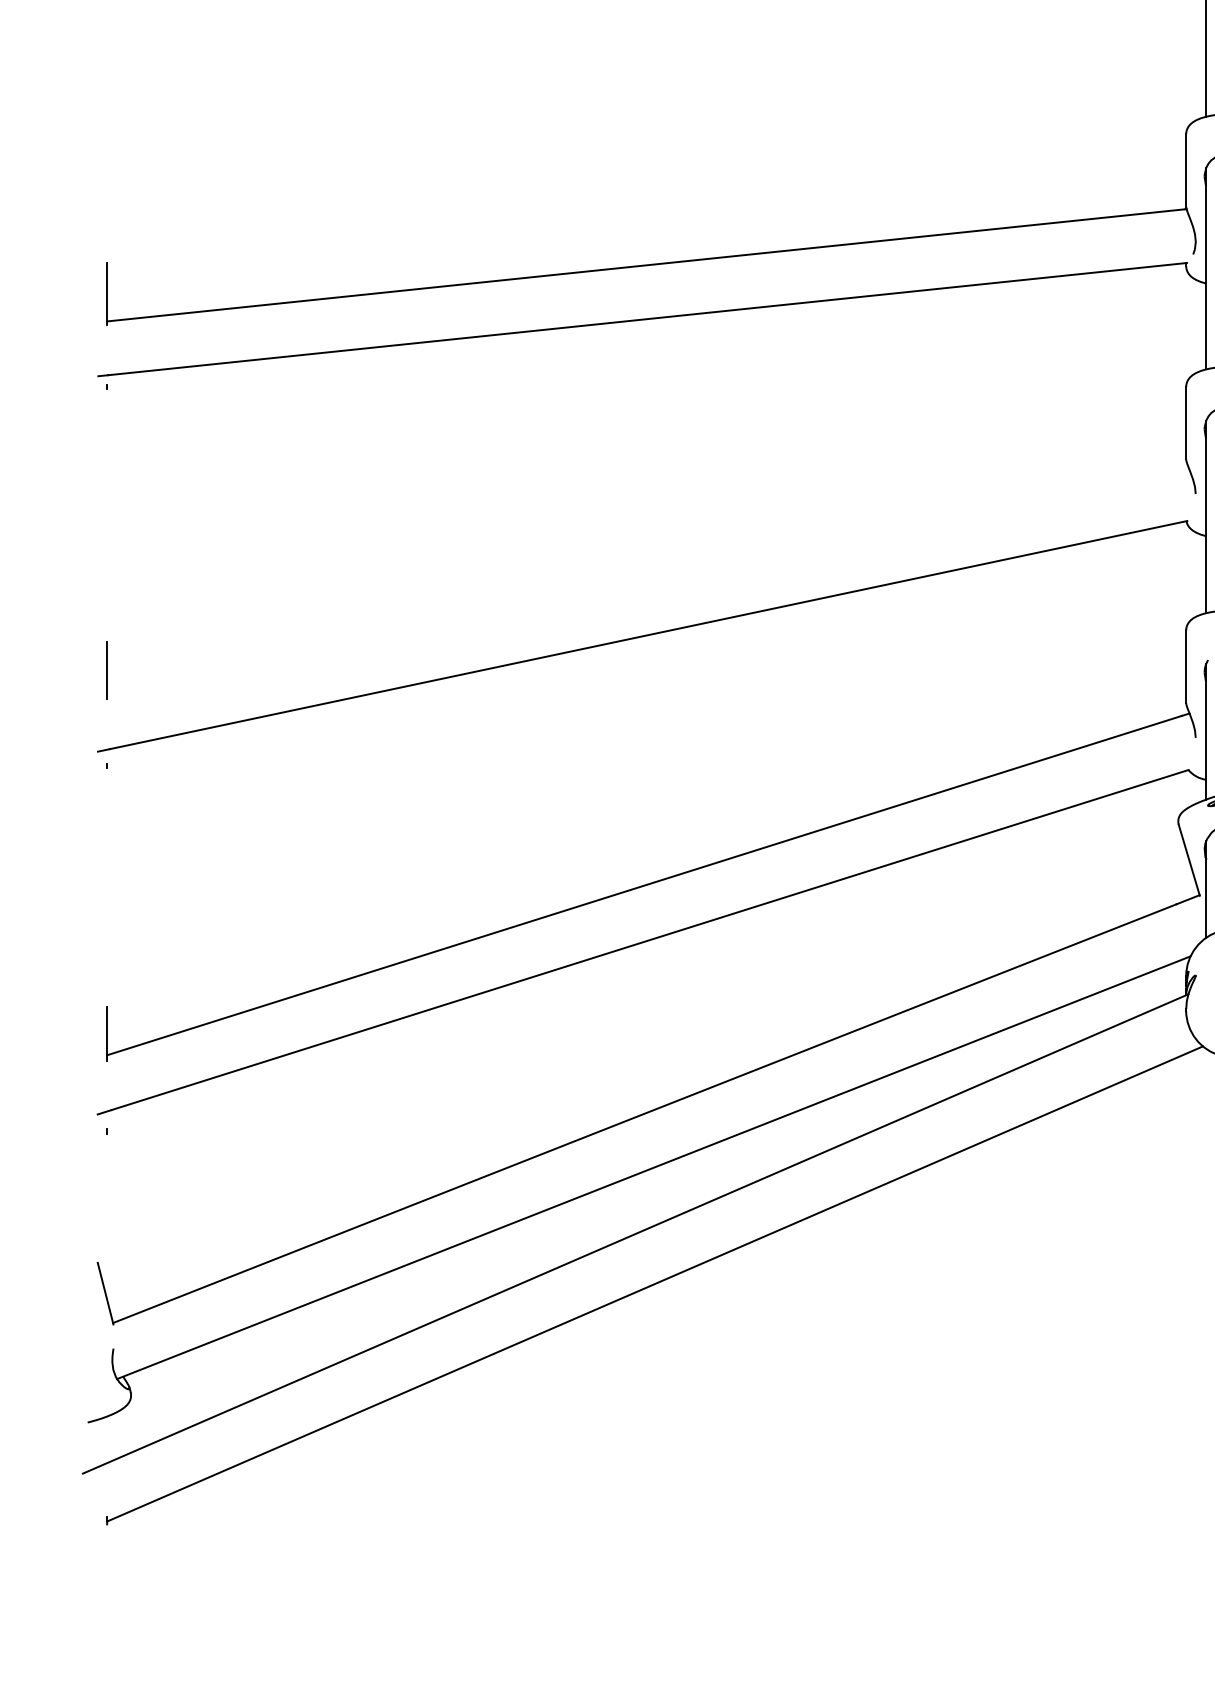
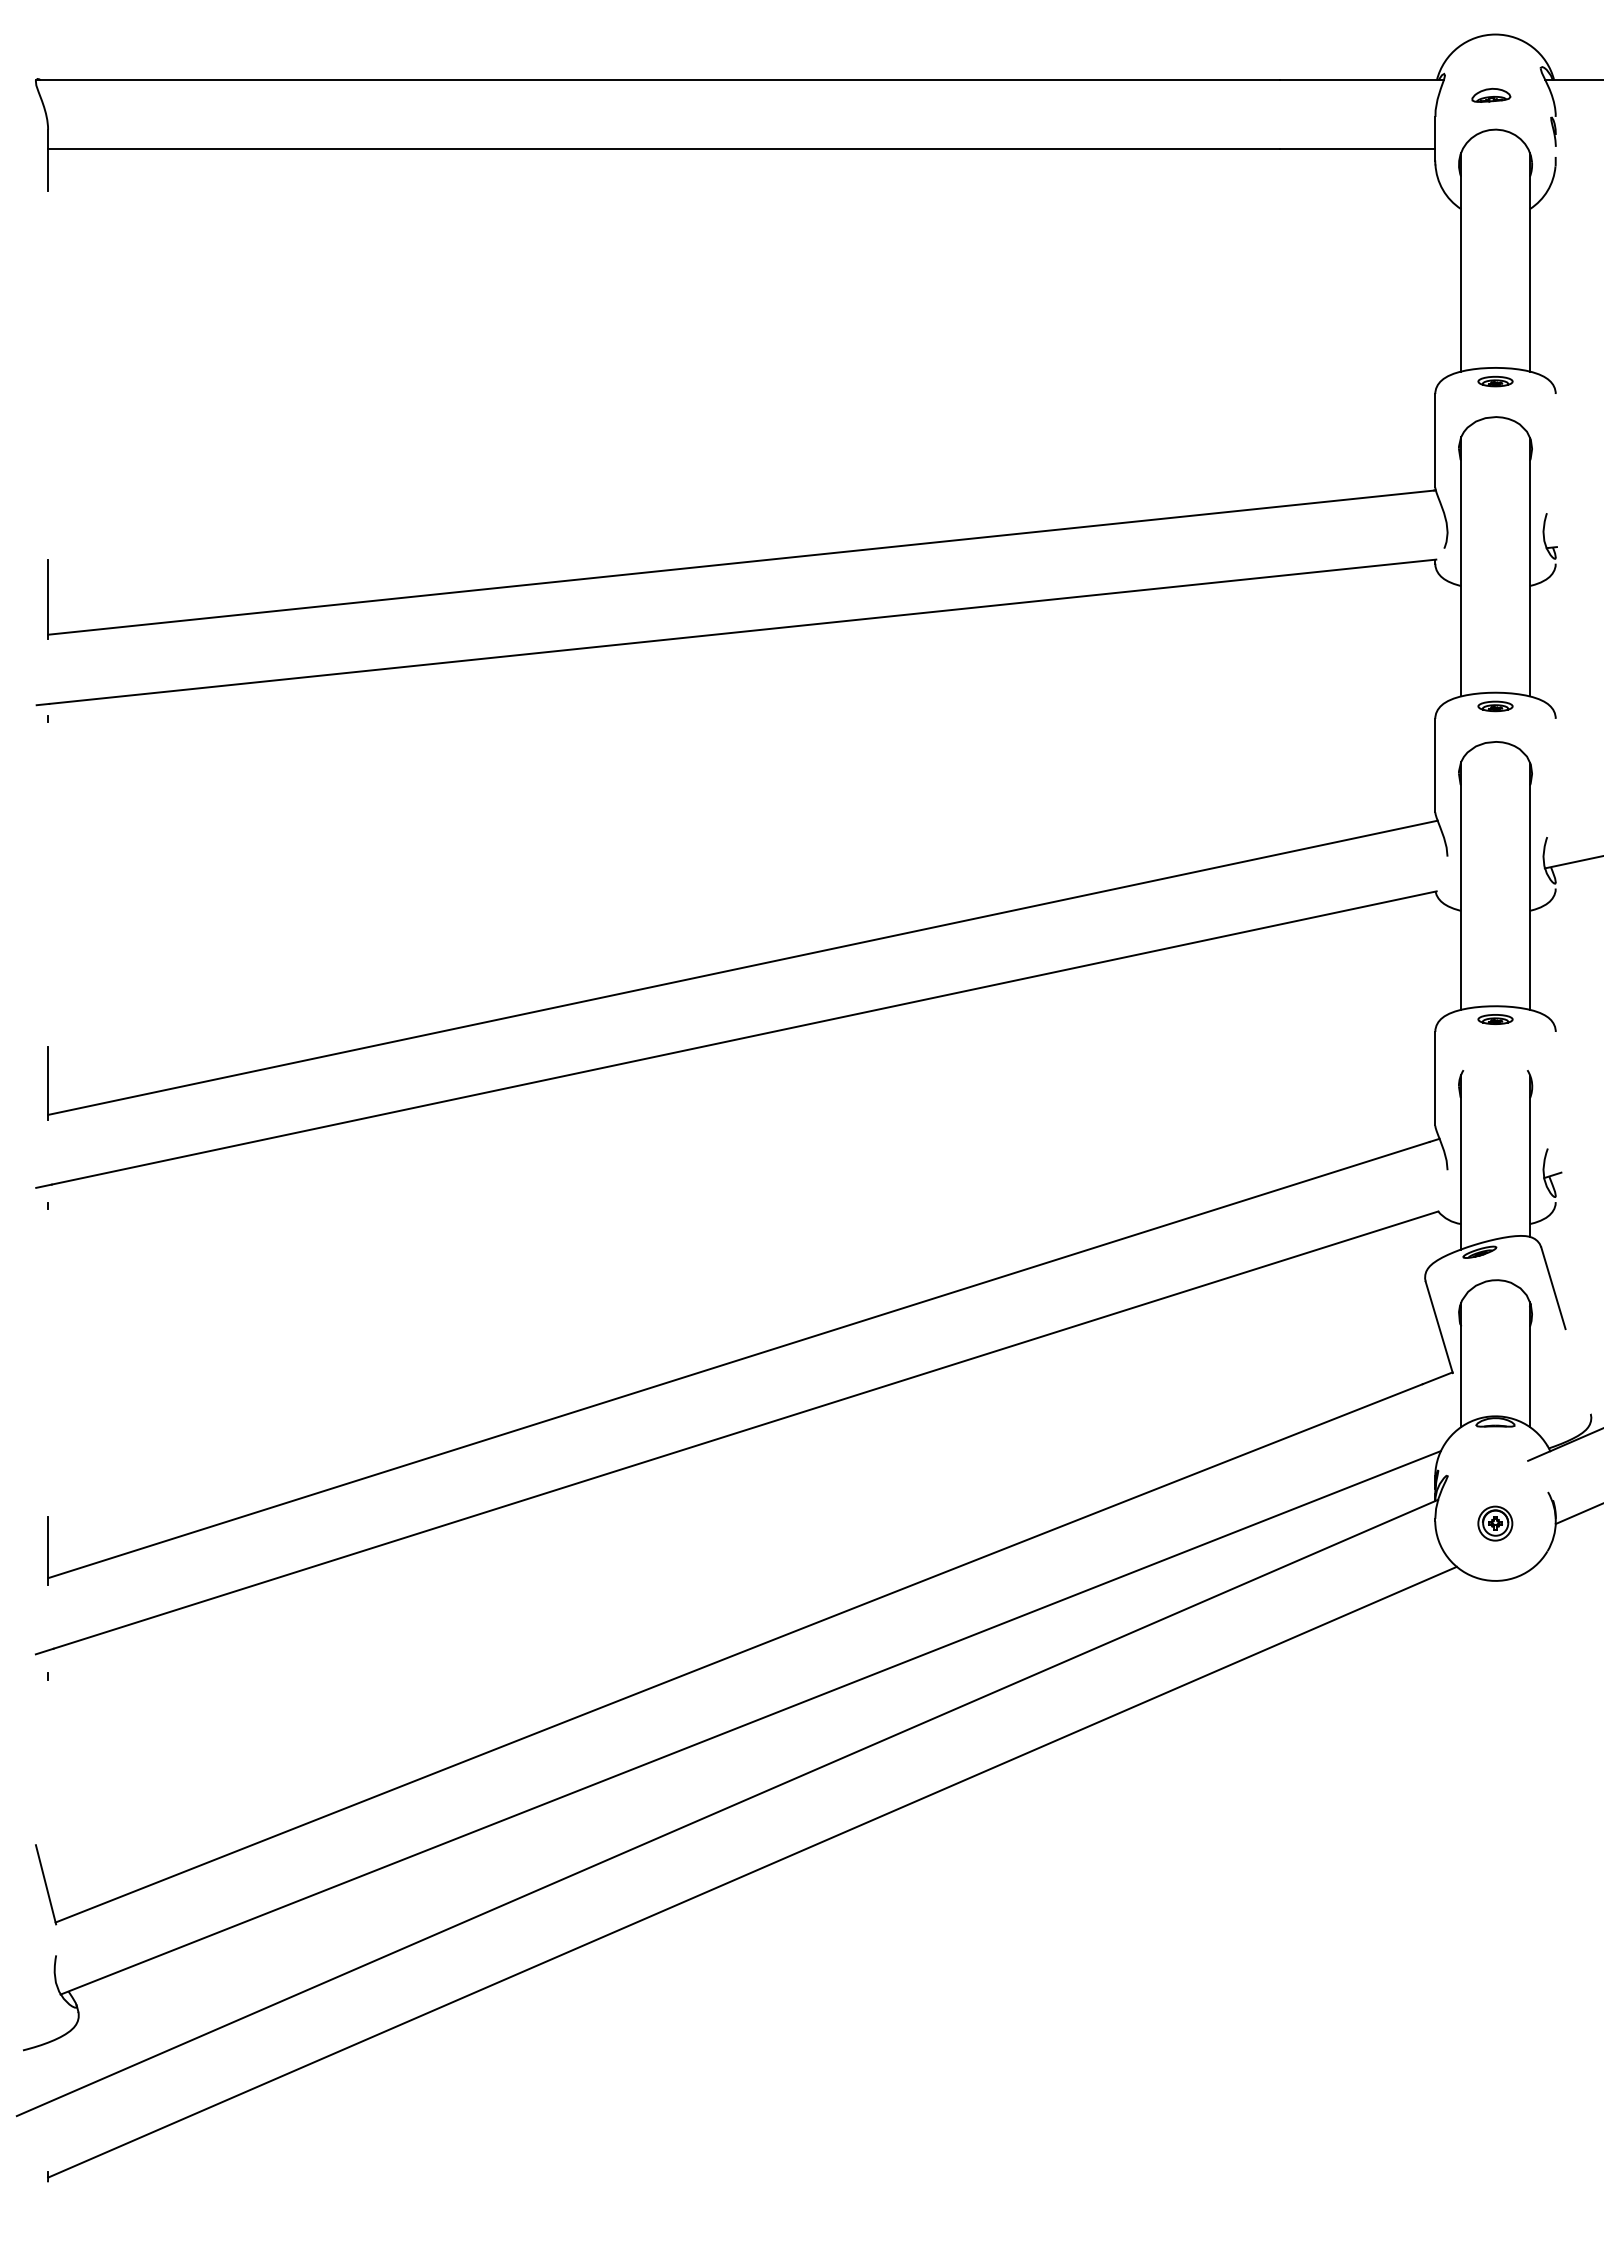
line: (647, 580) -> (742, 967), added

